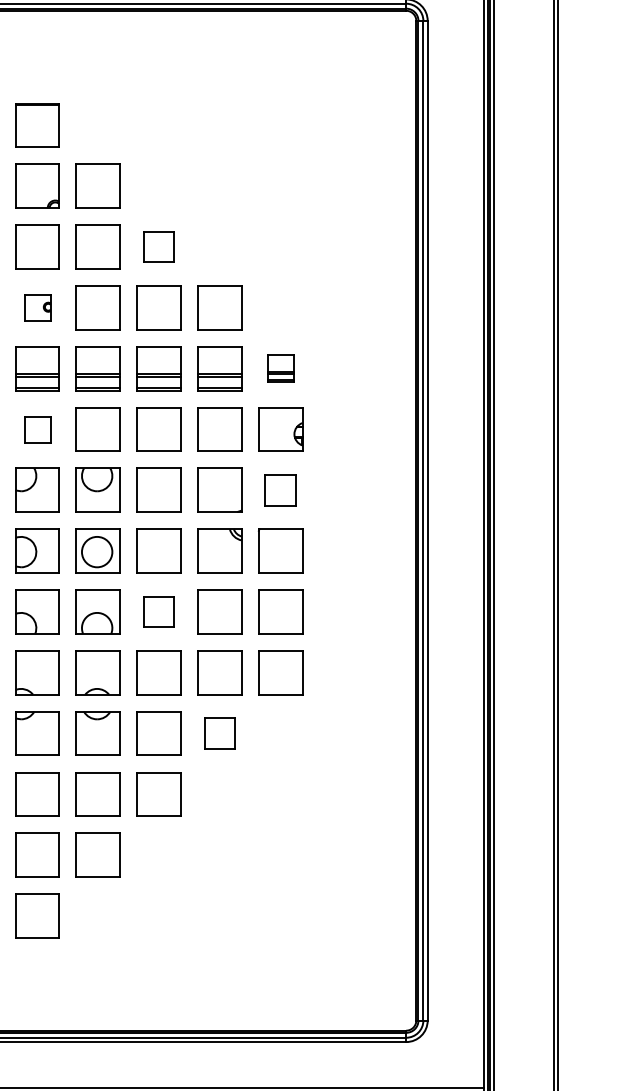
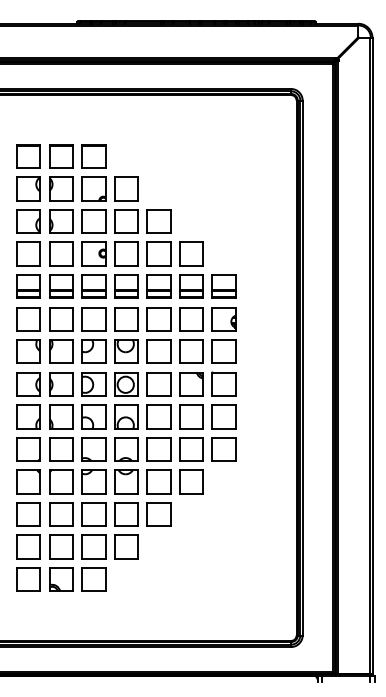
part: (158, 246) -> (158, 221), size x1.43
part: (36, 306) -> (93, 253), size x1.67
part: (279, 368) -> (223, 286), size x1.67
part: (36, 430) -> (93, 319), size x1.67
part: (279, 489) -> (223, 351), size x1.43
part: (158, 611) -> (158, 416), size x1.43
part: (219, 732) -> (191, 481), size x1.43

